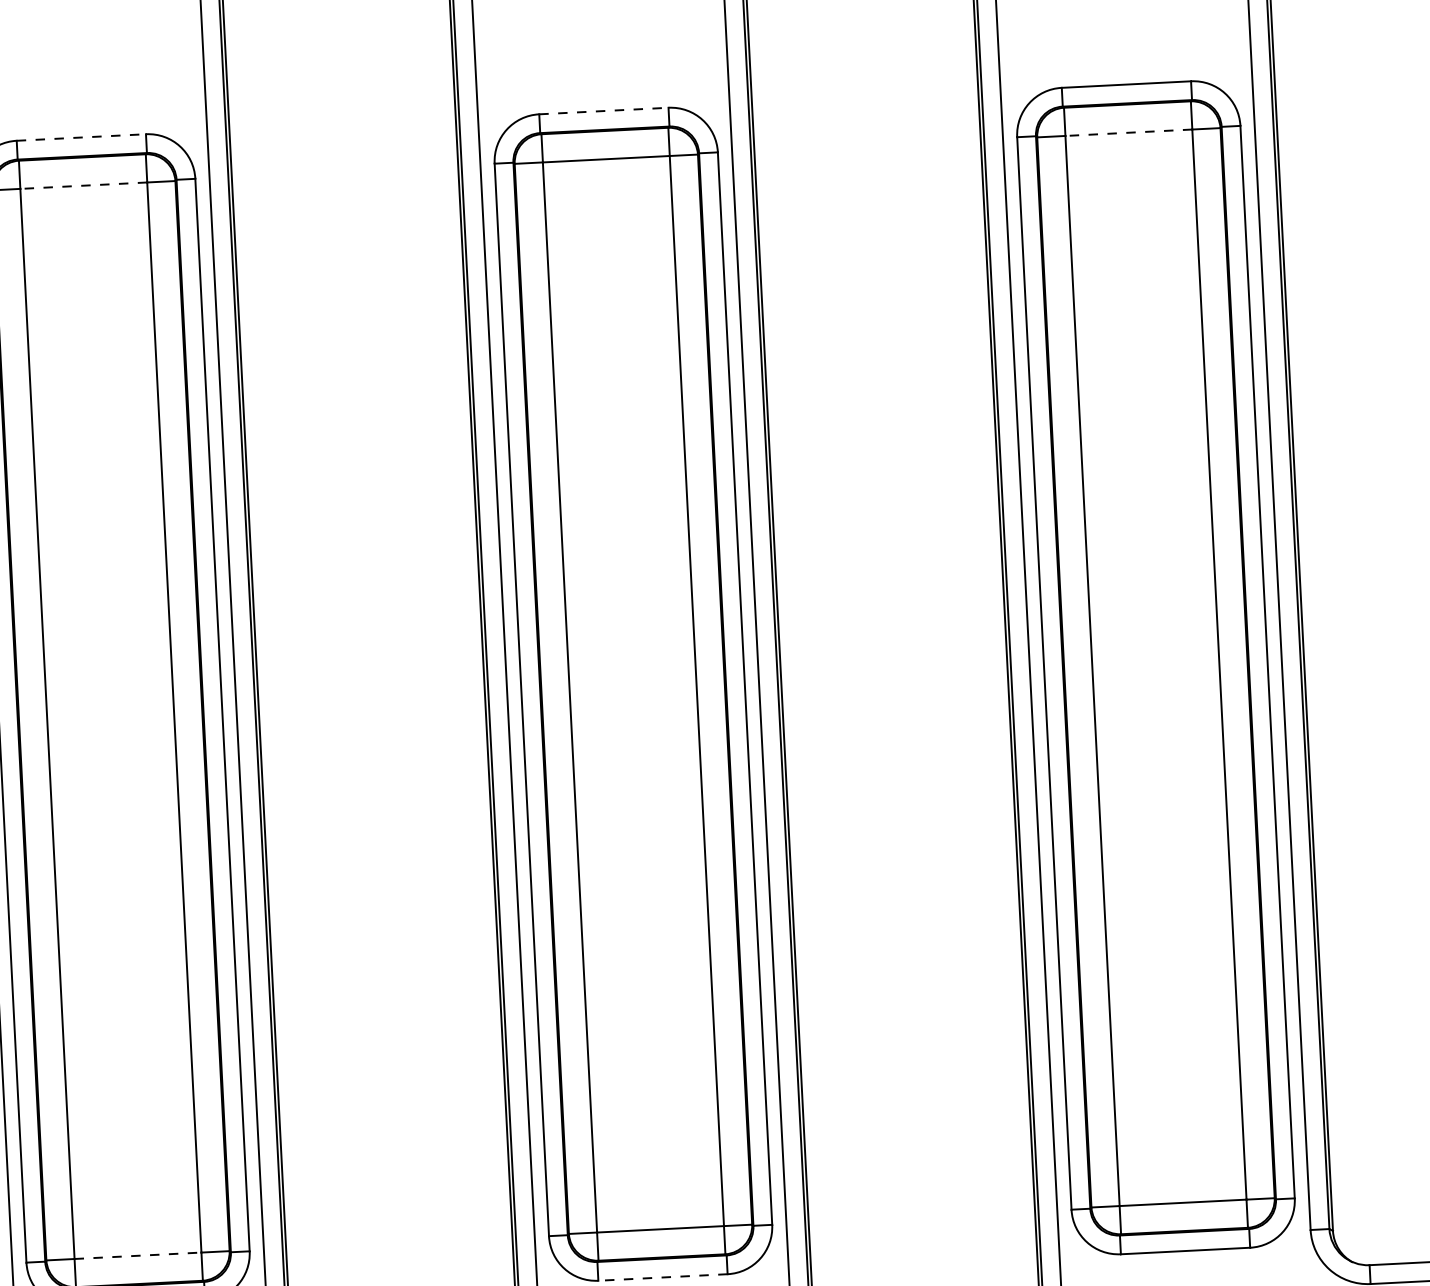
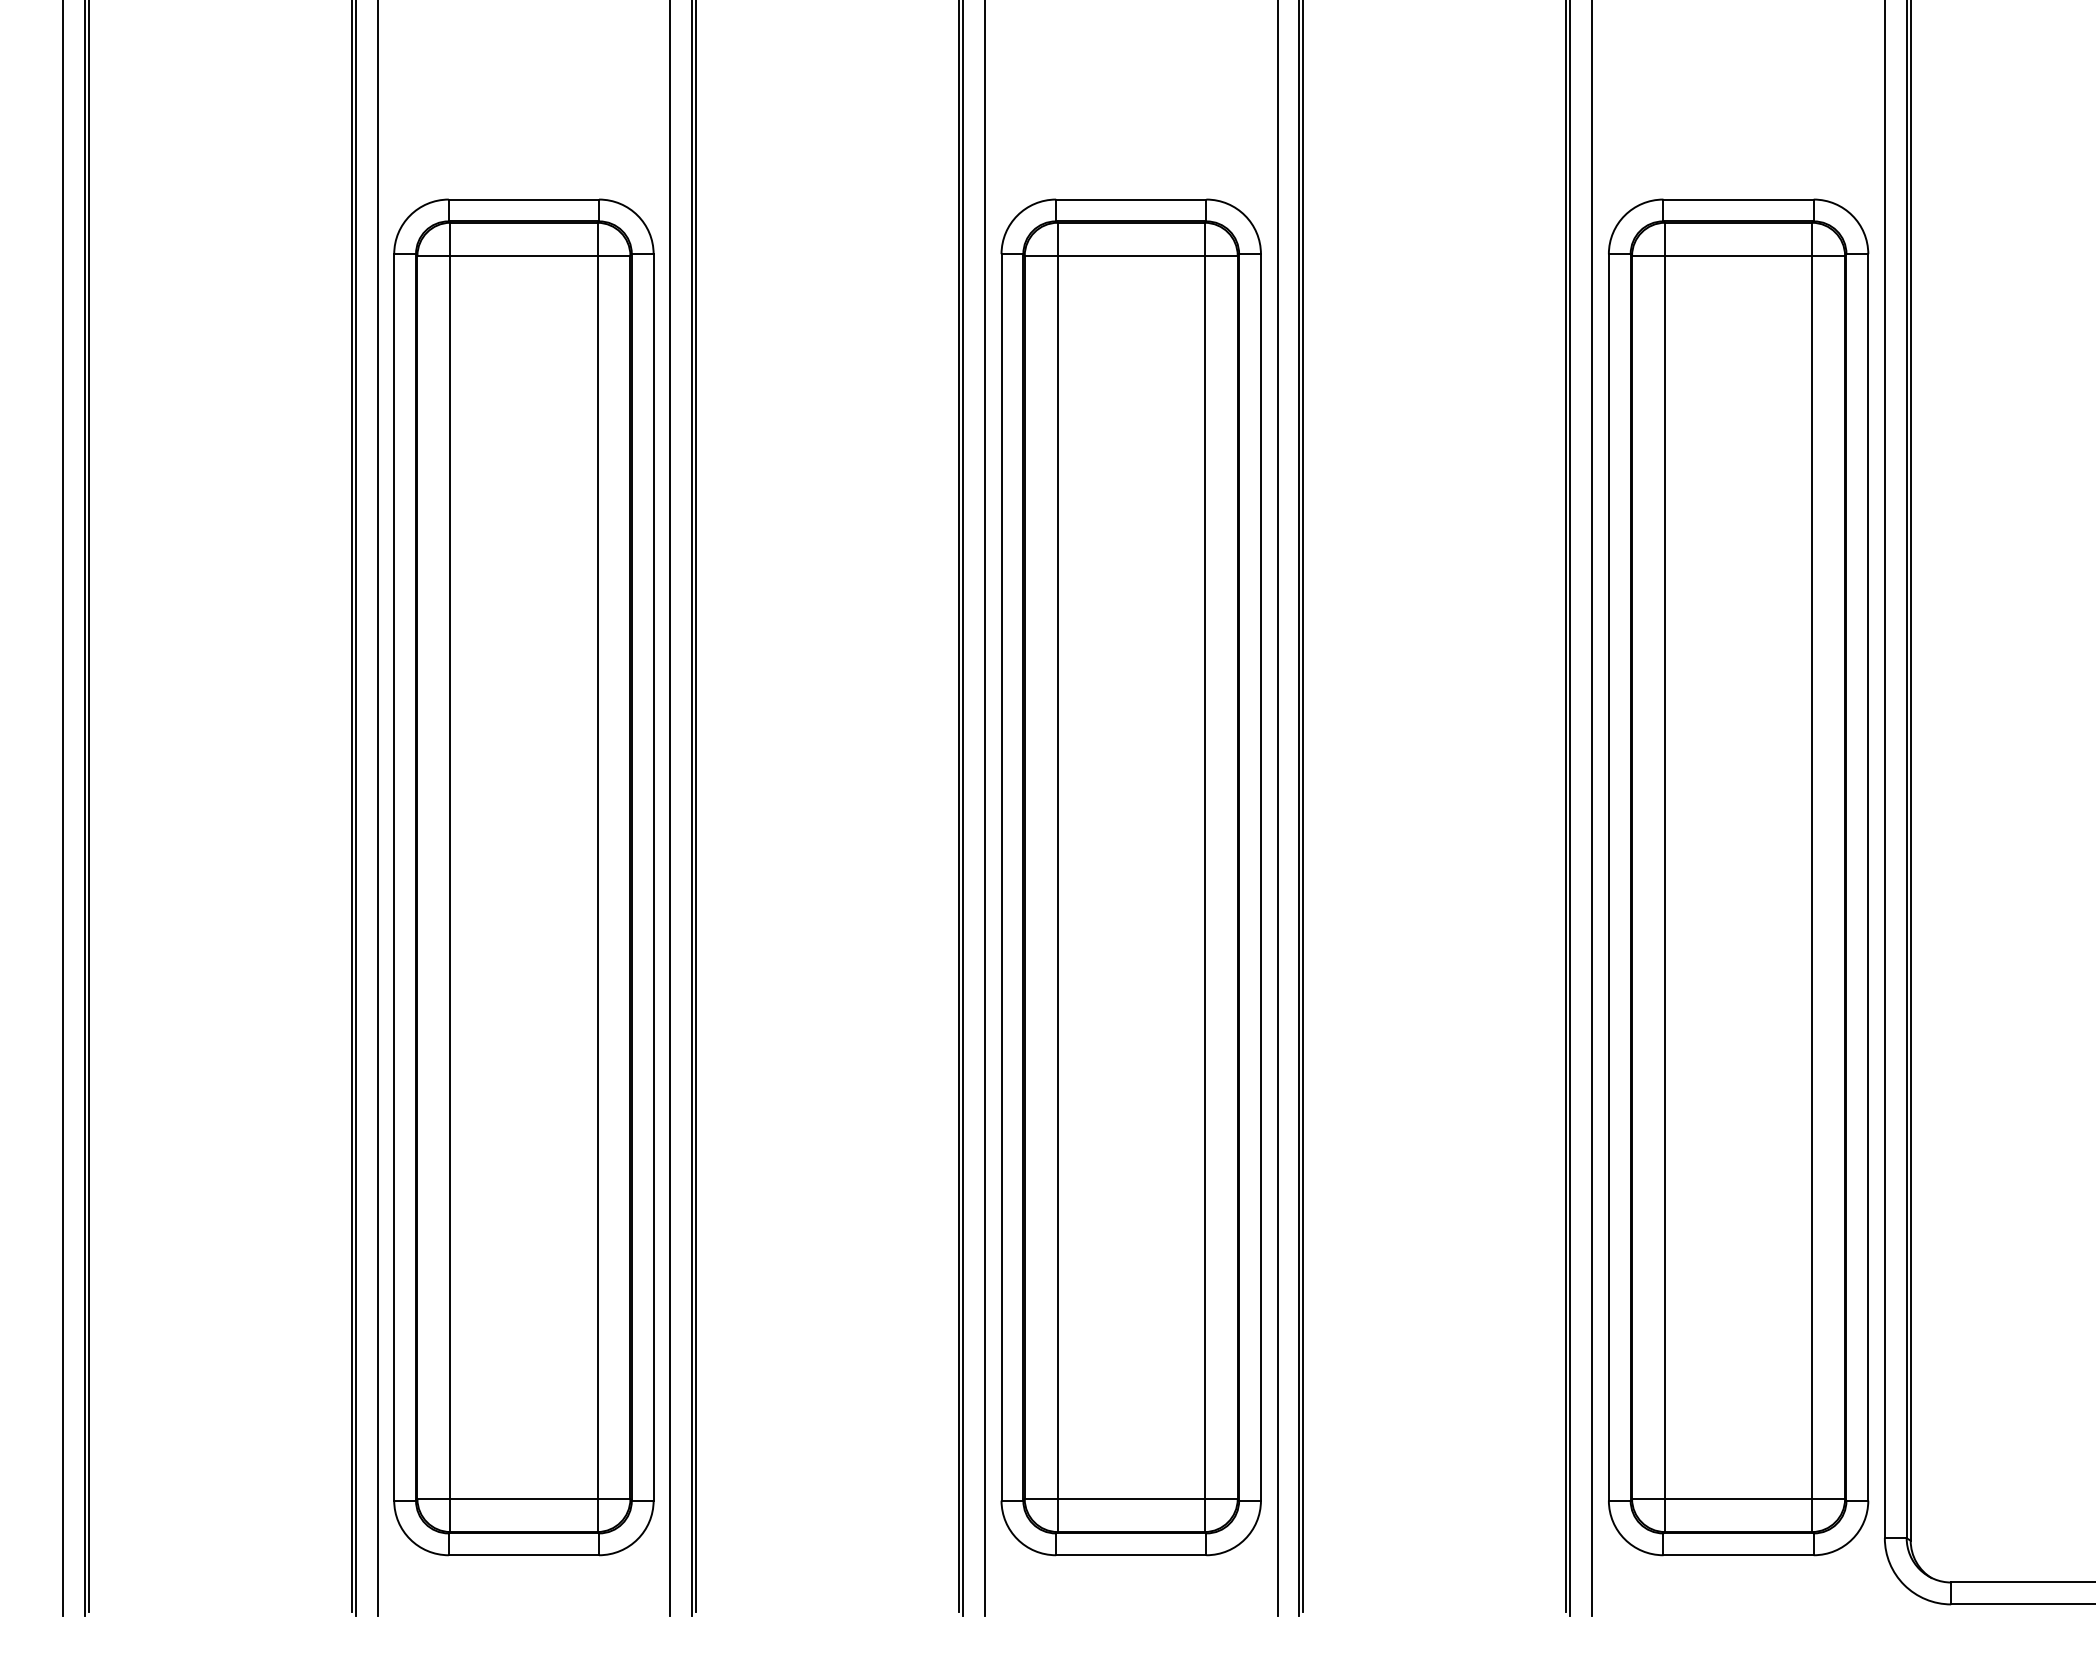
line: (604, 110) -> (1131, 199), dashed -> solid
line: (1128, 132) -> (1738, 255), dashed -> solid
line: (81, 137) -> (524, 199), dashed -> solid
line: (83, 185) -> (523, 255), dashed -> solid
line: (137, 1255) -> (523, 1499), dashed -> solid
line: (662, 1277) -> (1130, 1555), dashed -> solid

